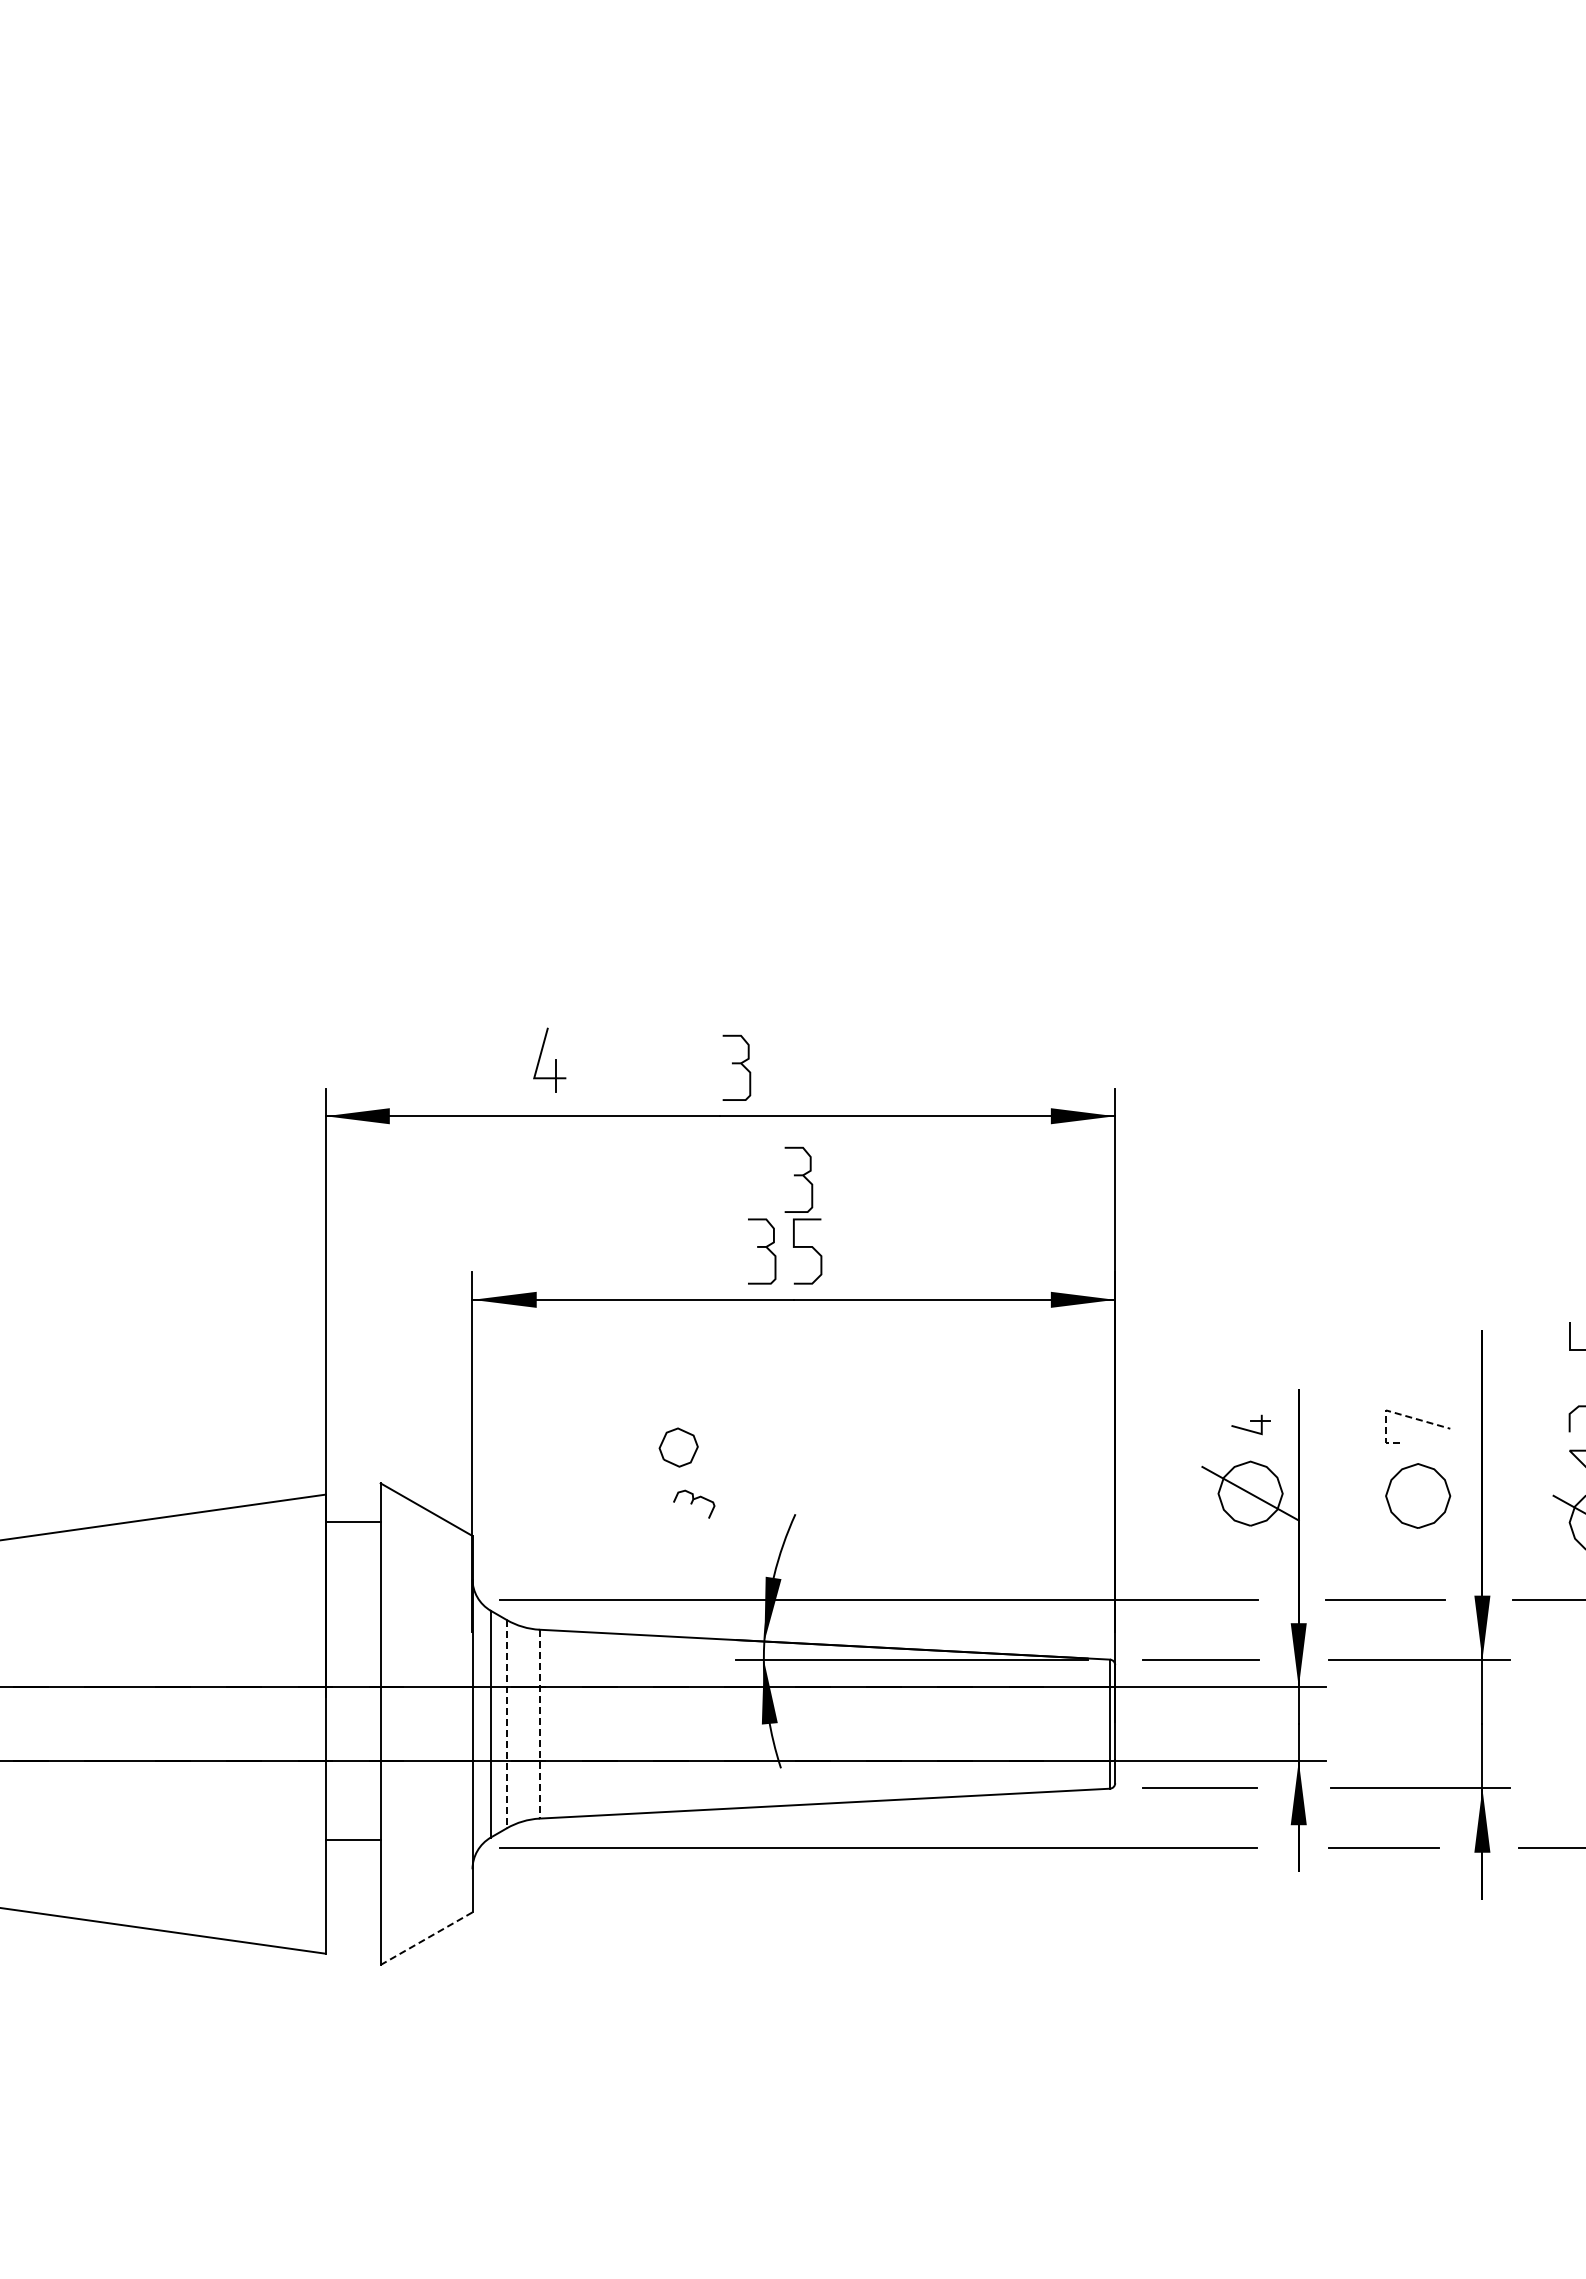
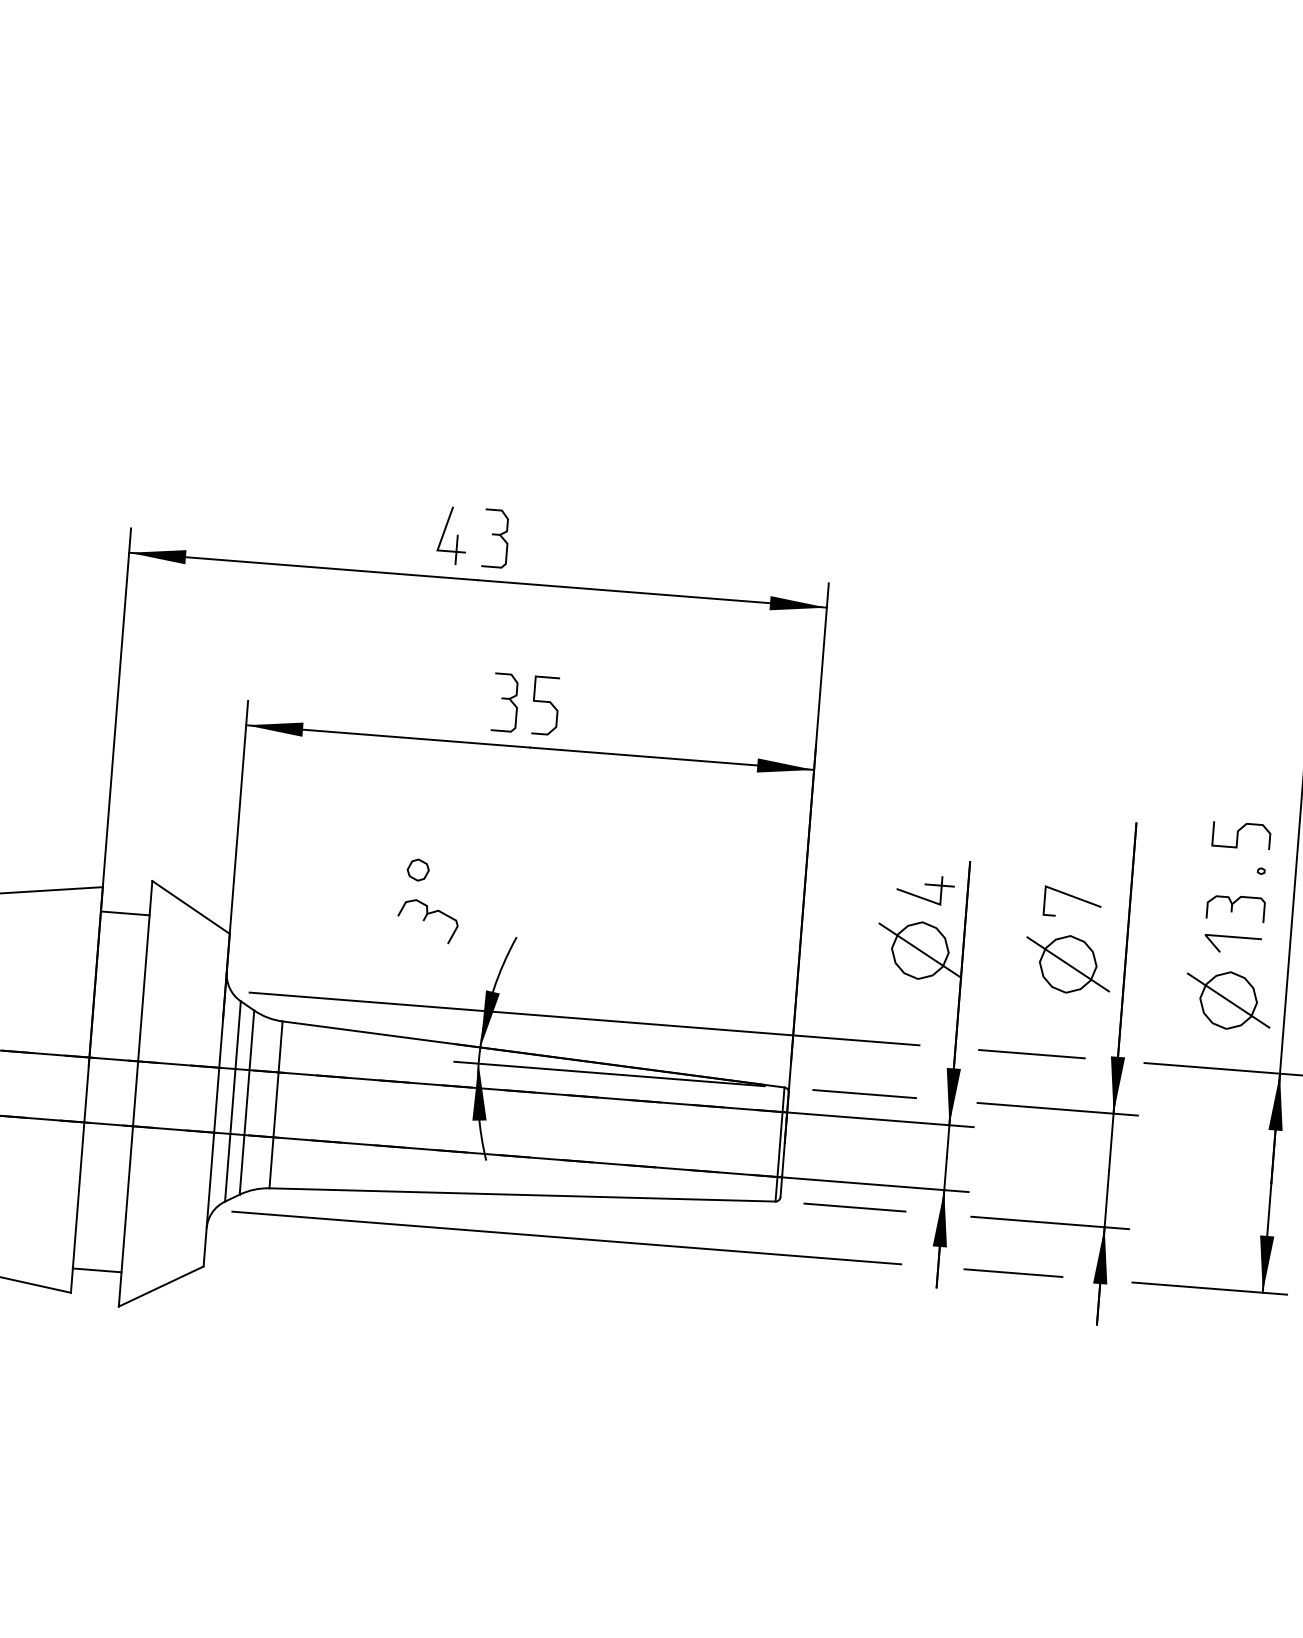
part: (549, 1059) -> (452, 534), moved
part: (798, 1179) -> (542, 641), removed
line: (1394, 1412) -> (1053, 888), dashed -> solid
part: (1250, 1424) -> (925, 889), size x1.67
part: (678, 1447) -> (417, 870), size x0.62
line: (1417, 1495) -> (1067, 963), added
part: (693, 1504) -> (427, 921), size x1.67
line: (506, 1724) -> (246, 1102), dashed -> solid
line: (539, 1724) -> (275, 1105), dashed -> solid
line: (352, 1840) -> (96, 1270), moved
line: (426, 1938) -> (161, 1286), dashed -> solid

